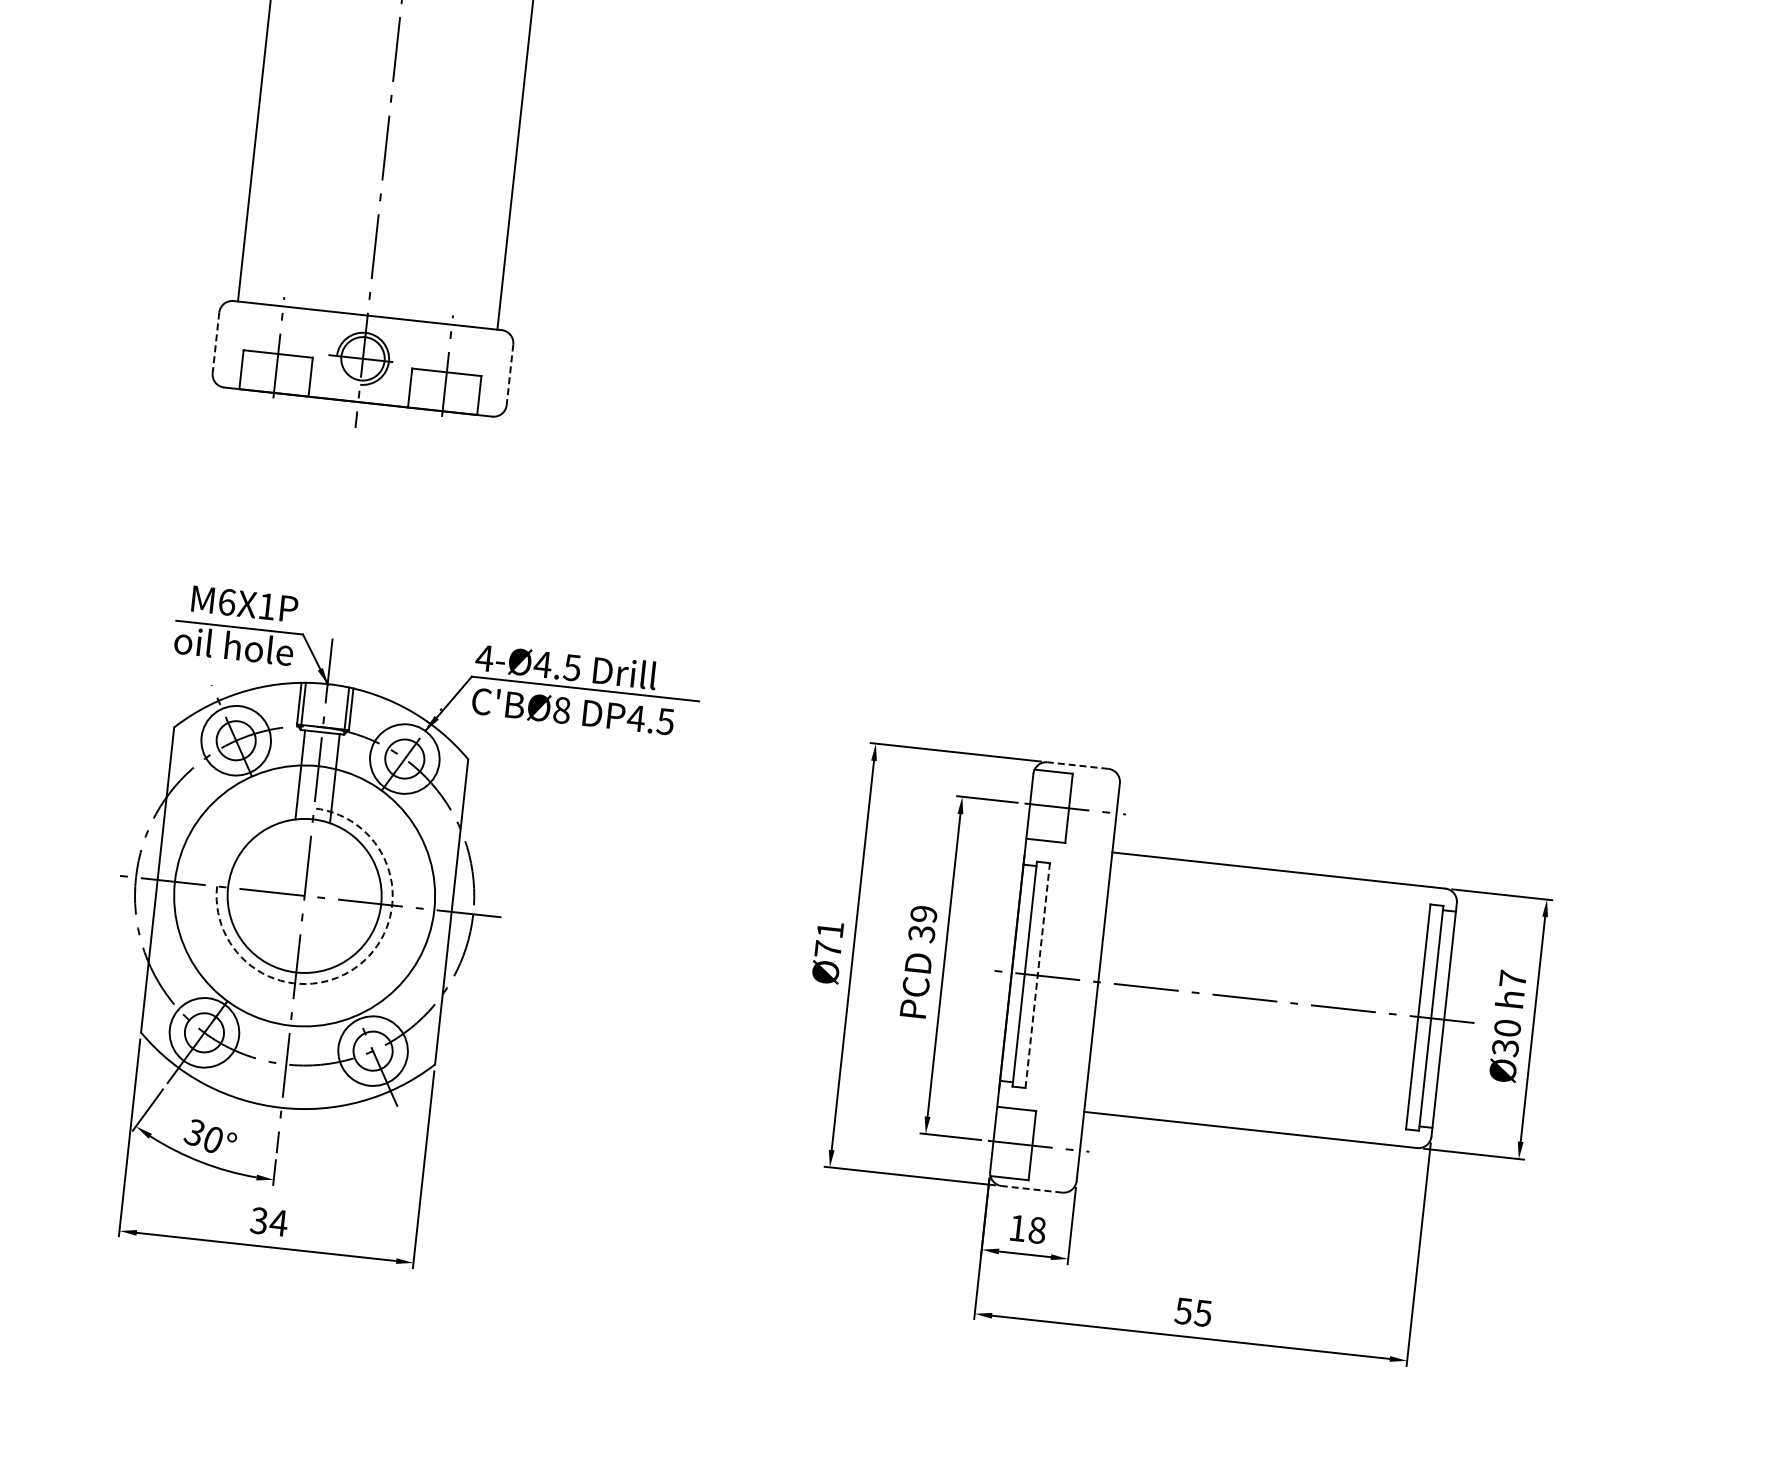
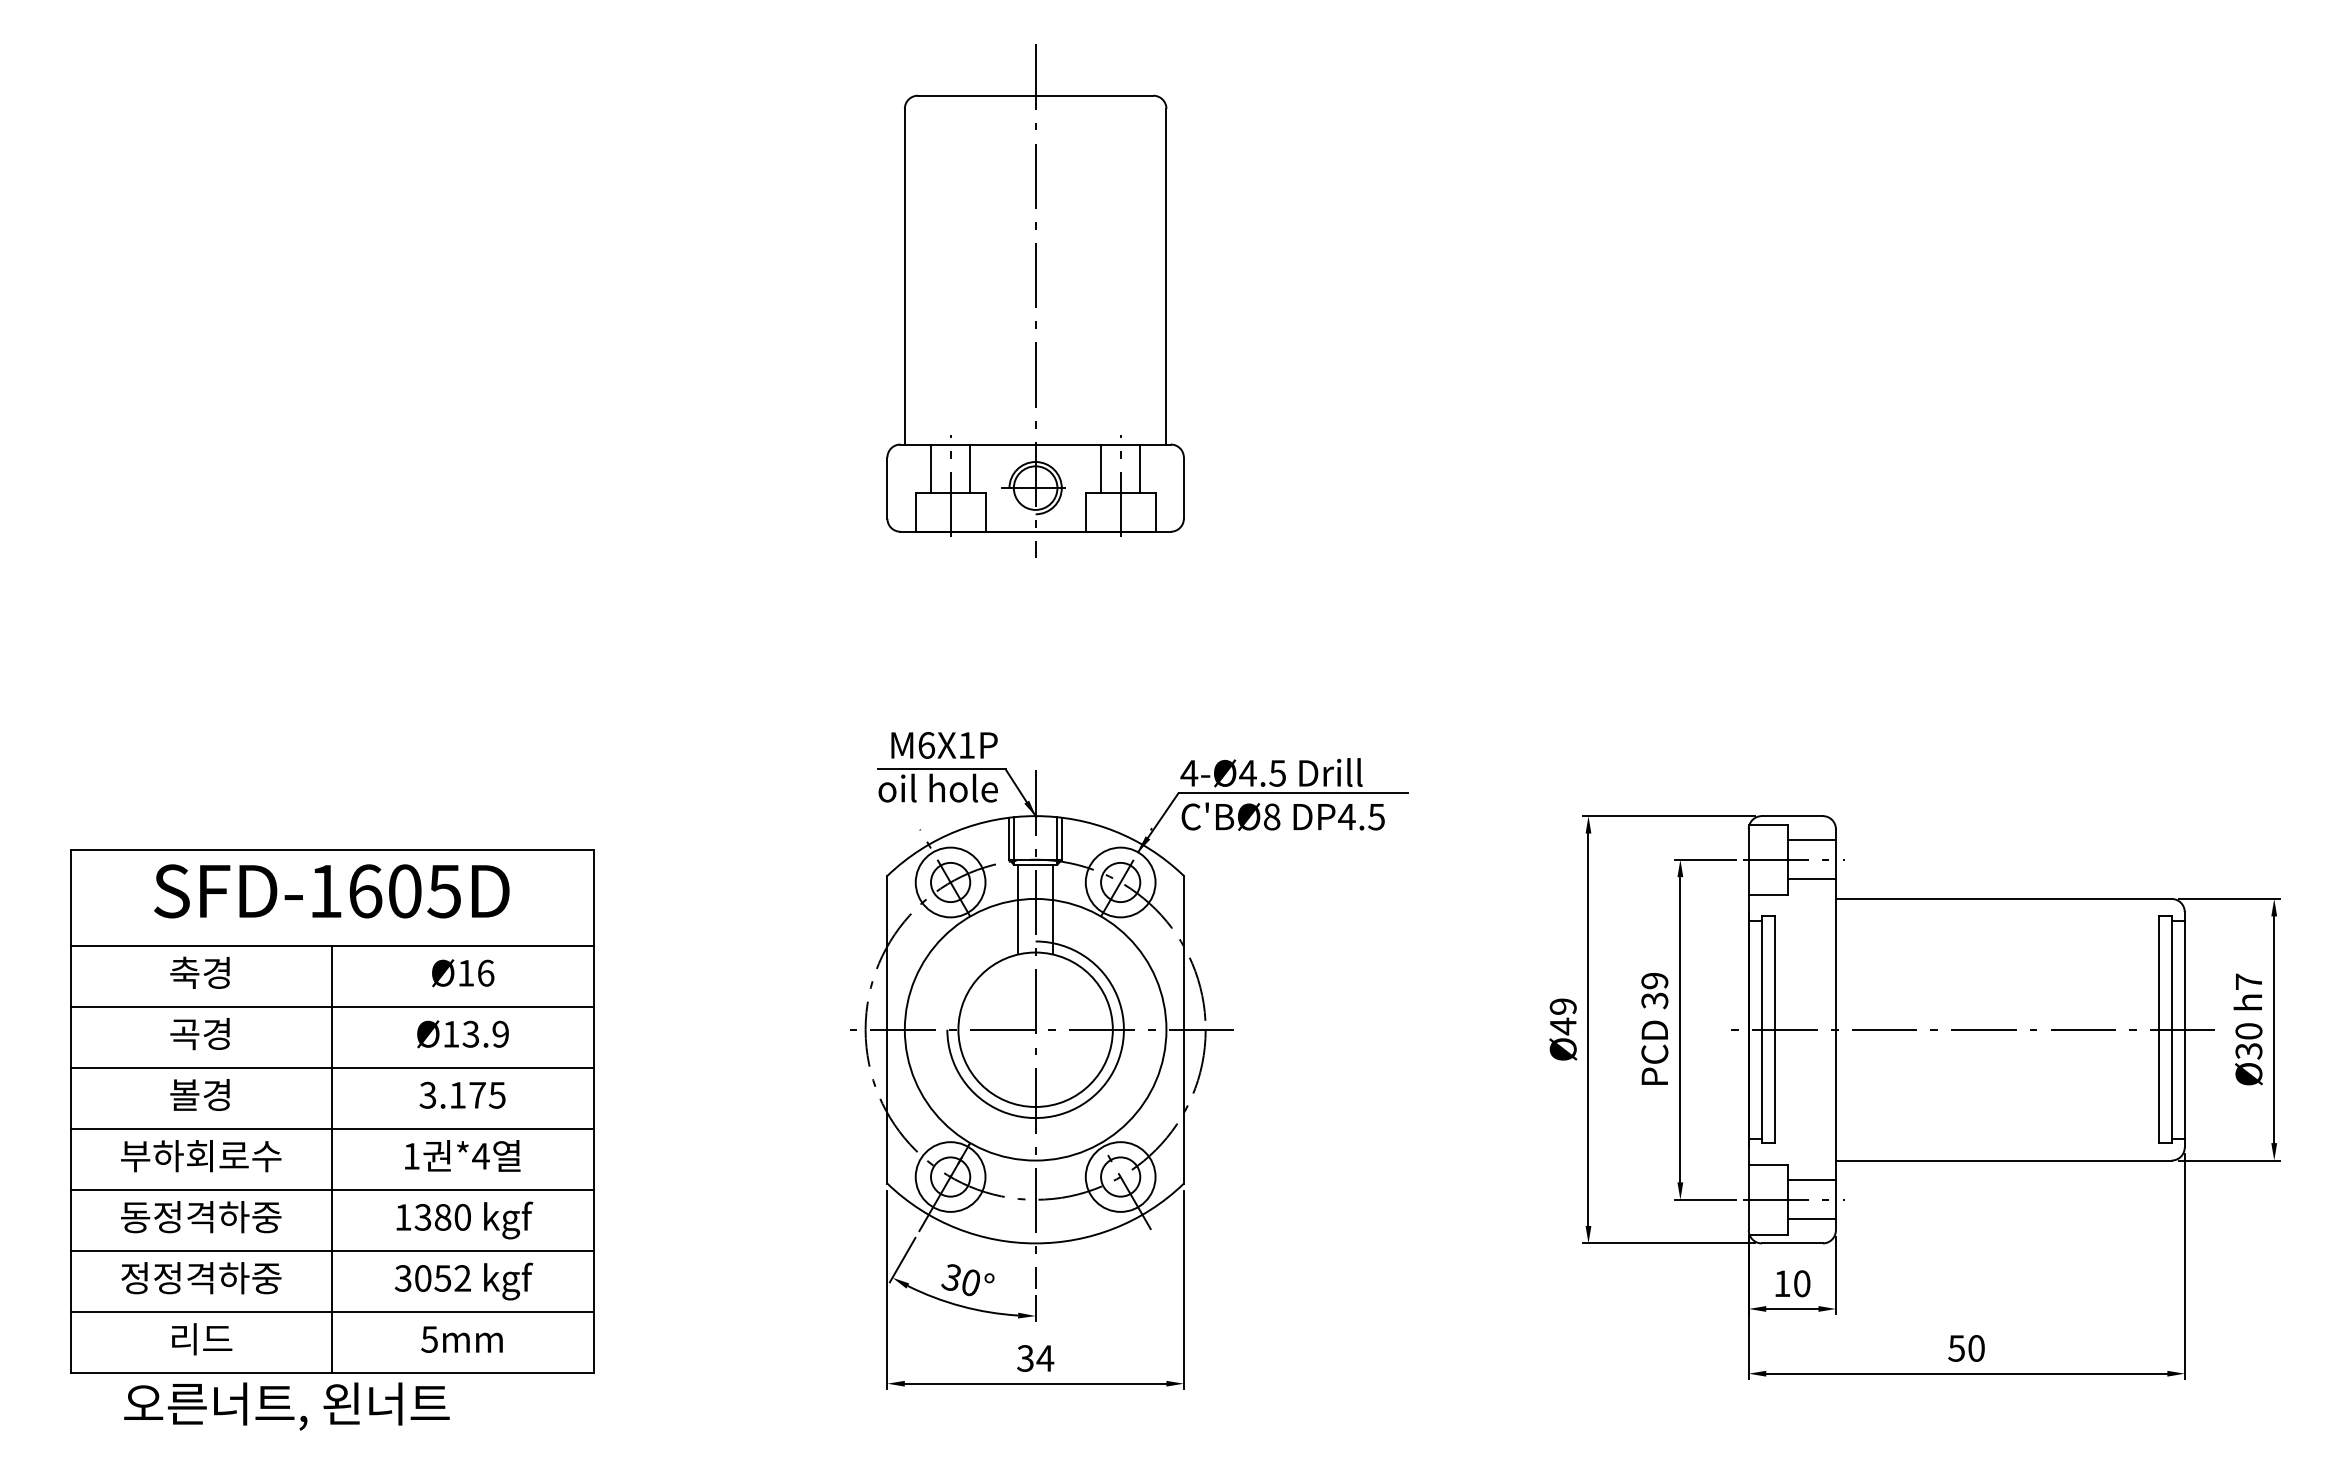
line: (261, 328) -> (931, 468), added
line: (300, 332) -> (970, 468), added
line: (216, 343) -> (887, 488), dashed -> solid
line: (430, 346) -> (1101, 468), added
line: (469, 350) -> (1140, 468), added
line: (509, 375) -> (1183, 488), dashed -> solid
line: (1078, 765) -> (1792, 816), dashed -> solid
line: (1094, 791) -> (1811, 840), added
line: (1090, 830) -> (1811, 879), added
text: (828, 939) -> (1562, 1016), Ø71 -> Ø49
arc: (360, 964) -> (1098, 1092), dashed -> solid
line: (1037, 975) -> (1774, 1029), dashed -> solid
line: (1057, 1129) -> (1811, 1180), added
line: (1053, 1167) -> (1811, 1219), added
line: (1032, 1189) -> (1792, 1243), dashed -> solid
text: (1037, 1230) -> (1802, 1283), 18 -> 10
text: (1203, 1313) -> (1976, 1348), 55 -> 50

